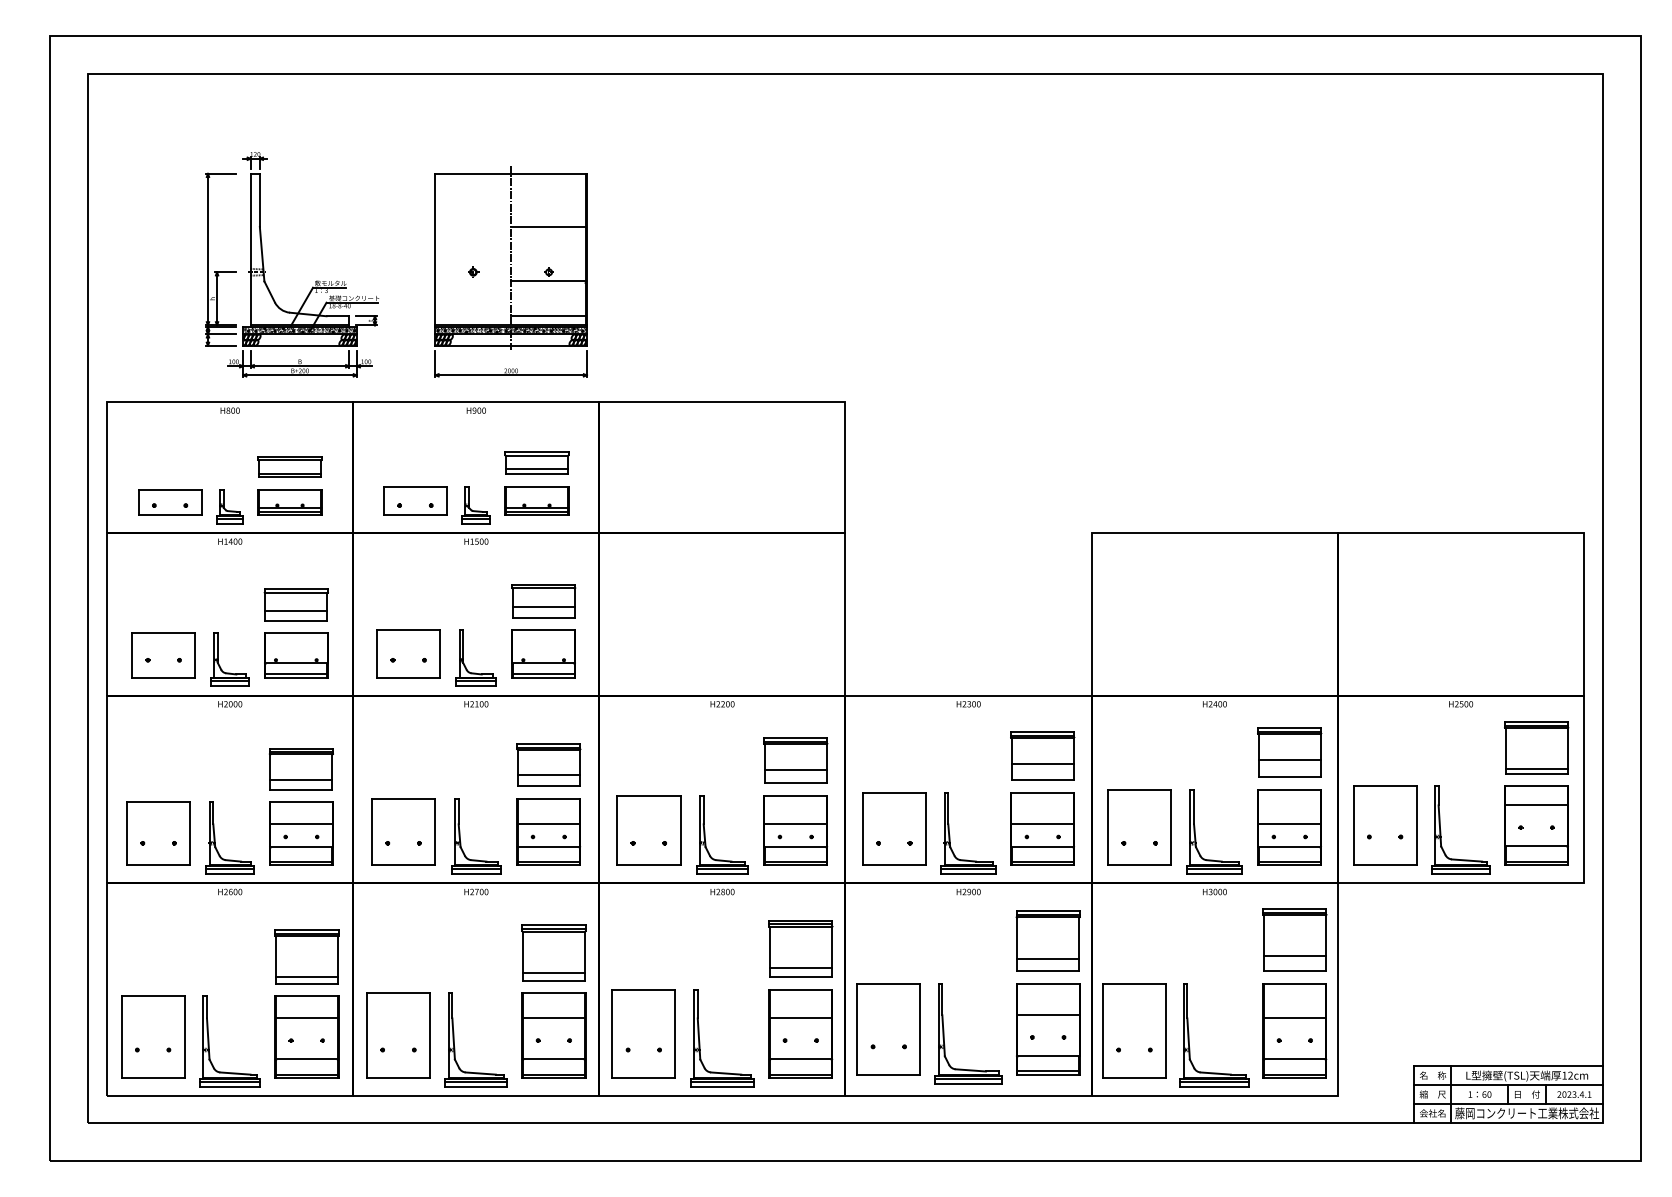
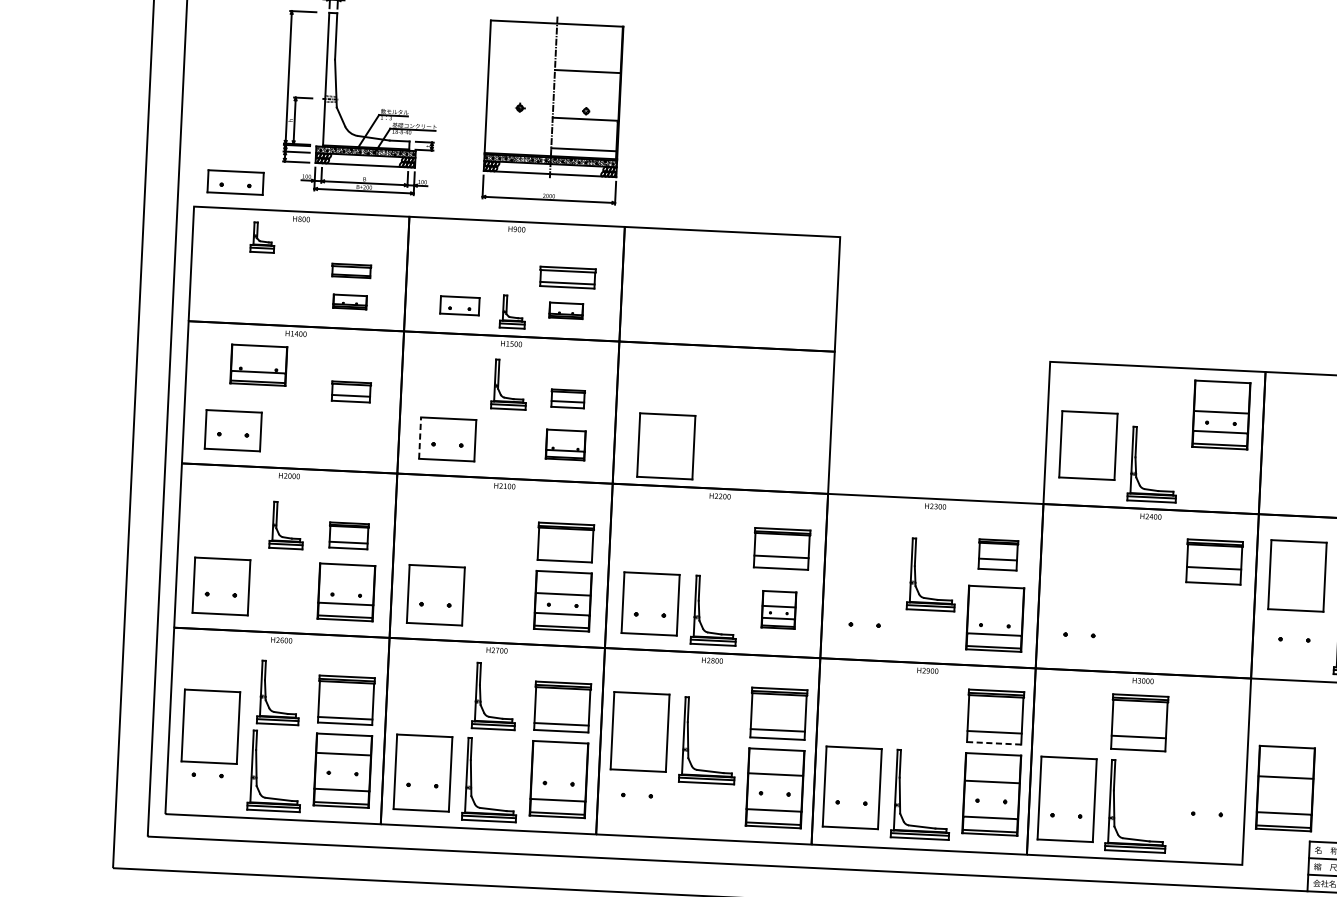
part: (289, 466) -> (351, 270), size x0.7
part: (415, 500) -> (459, 305), size x0.7
part: (536, 500) -> (565, 310), size x0.6
part: (170, 502) -> (236, 182), moved
part: (289, 502) -> (349, 302), size x0.6
part: (229, 506) -> (262, 237), moved
part: (543, 601) -> (567, 399), size x0.6
part: (295, 604) -> (350, 391), size x0.7
line: (377, 653) -> (420, 437), solid -> dashed
part: (543, 653) -> (565, 444), size x0.7
part: (296, 655) -> (258, 365), moved
part: (463, 657) -> (498, 383), moved
part: (219, 663) -> (277, 528), moved
part: (1042, 755) -> (998, 554), size x0.7
part: (300, 769) -> (348, 536), size x0.7
line: (548, 775) -> (564, 551), removed
line: (301, 824) -> (346, 584), removed
line: (1042, 824) -> (995, 614), removed
part: (1385, 825) -> (1297, 575), moved
part: (1139, 827) -> (1088, 445), moved
part: (1289, 827) -> (1221, 415), moved
part: (894, 828) -> (666, 445), moved
part: (795, 830) -> (778, 609), size x0.6
part: (1195, 831) -> (1136, 463), moved
part: (950, 835) -> (916, 576), moved
part: (460, 836) -> (481, 695), moved
part: (215, 837) -> (266, 691), moved
part: (1294, 939) -> (1139, 722), moved
line: (1048, 971) -> (994, 743), solid -> dashed
line: (553, 1018) -> (559, 764), removed
part: (1294, 1030) -> (1285, 788), moved
part: (643, 1033) -> (639, 731), moved
part: (153, 1036) -> (211, 726), moved
part: (700, 1041) -> (689, 742), moved

